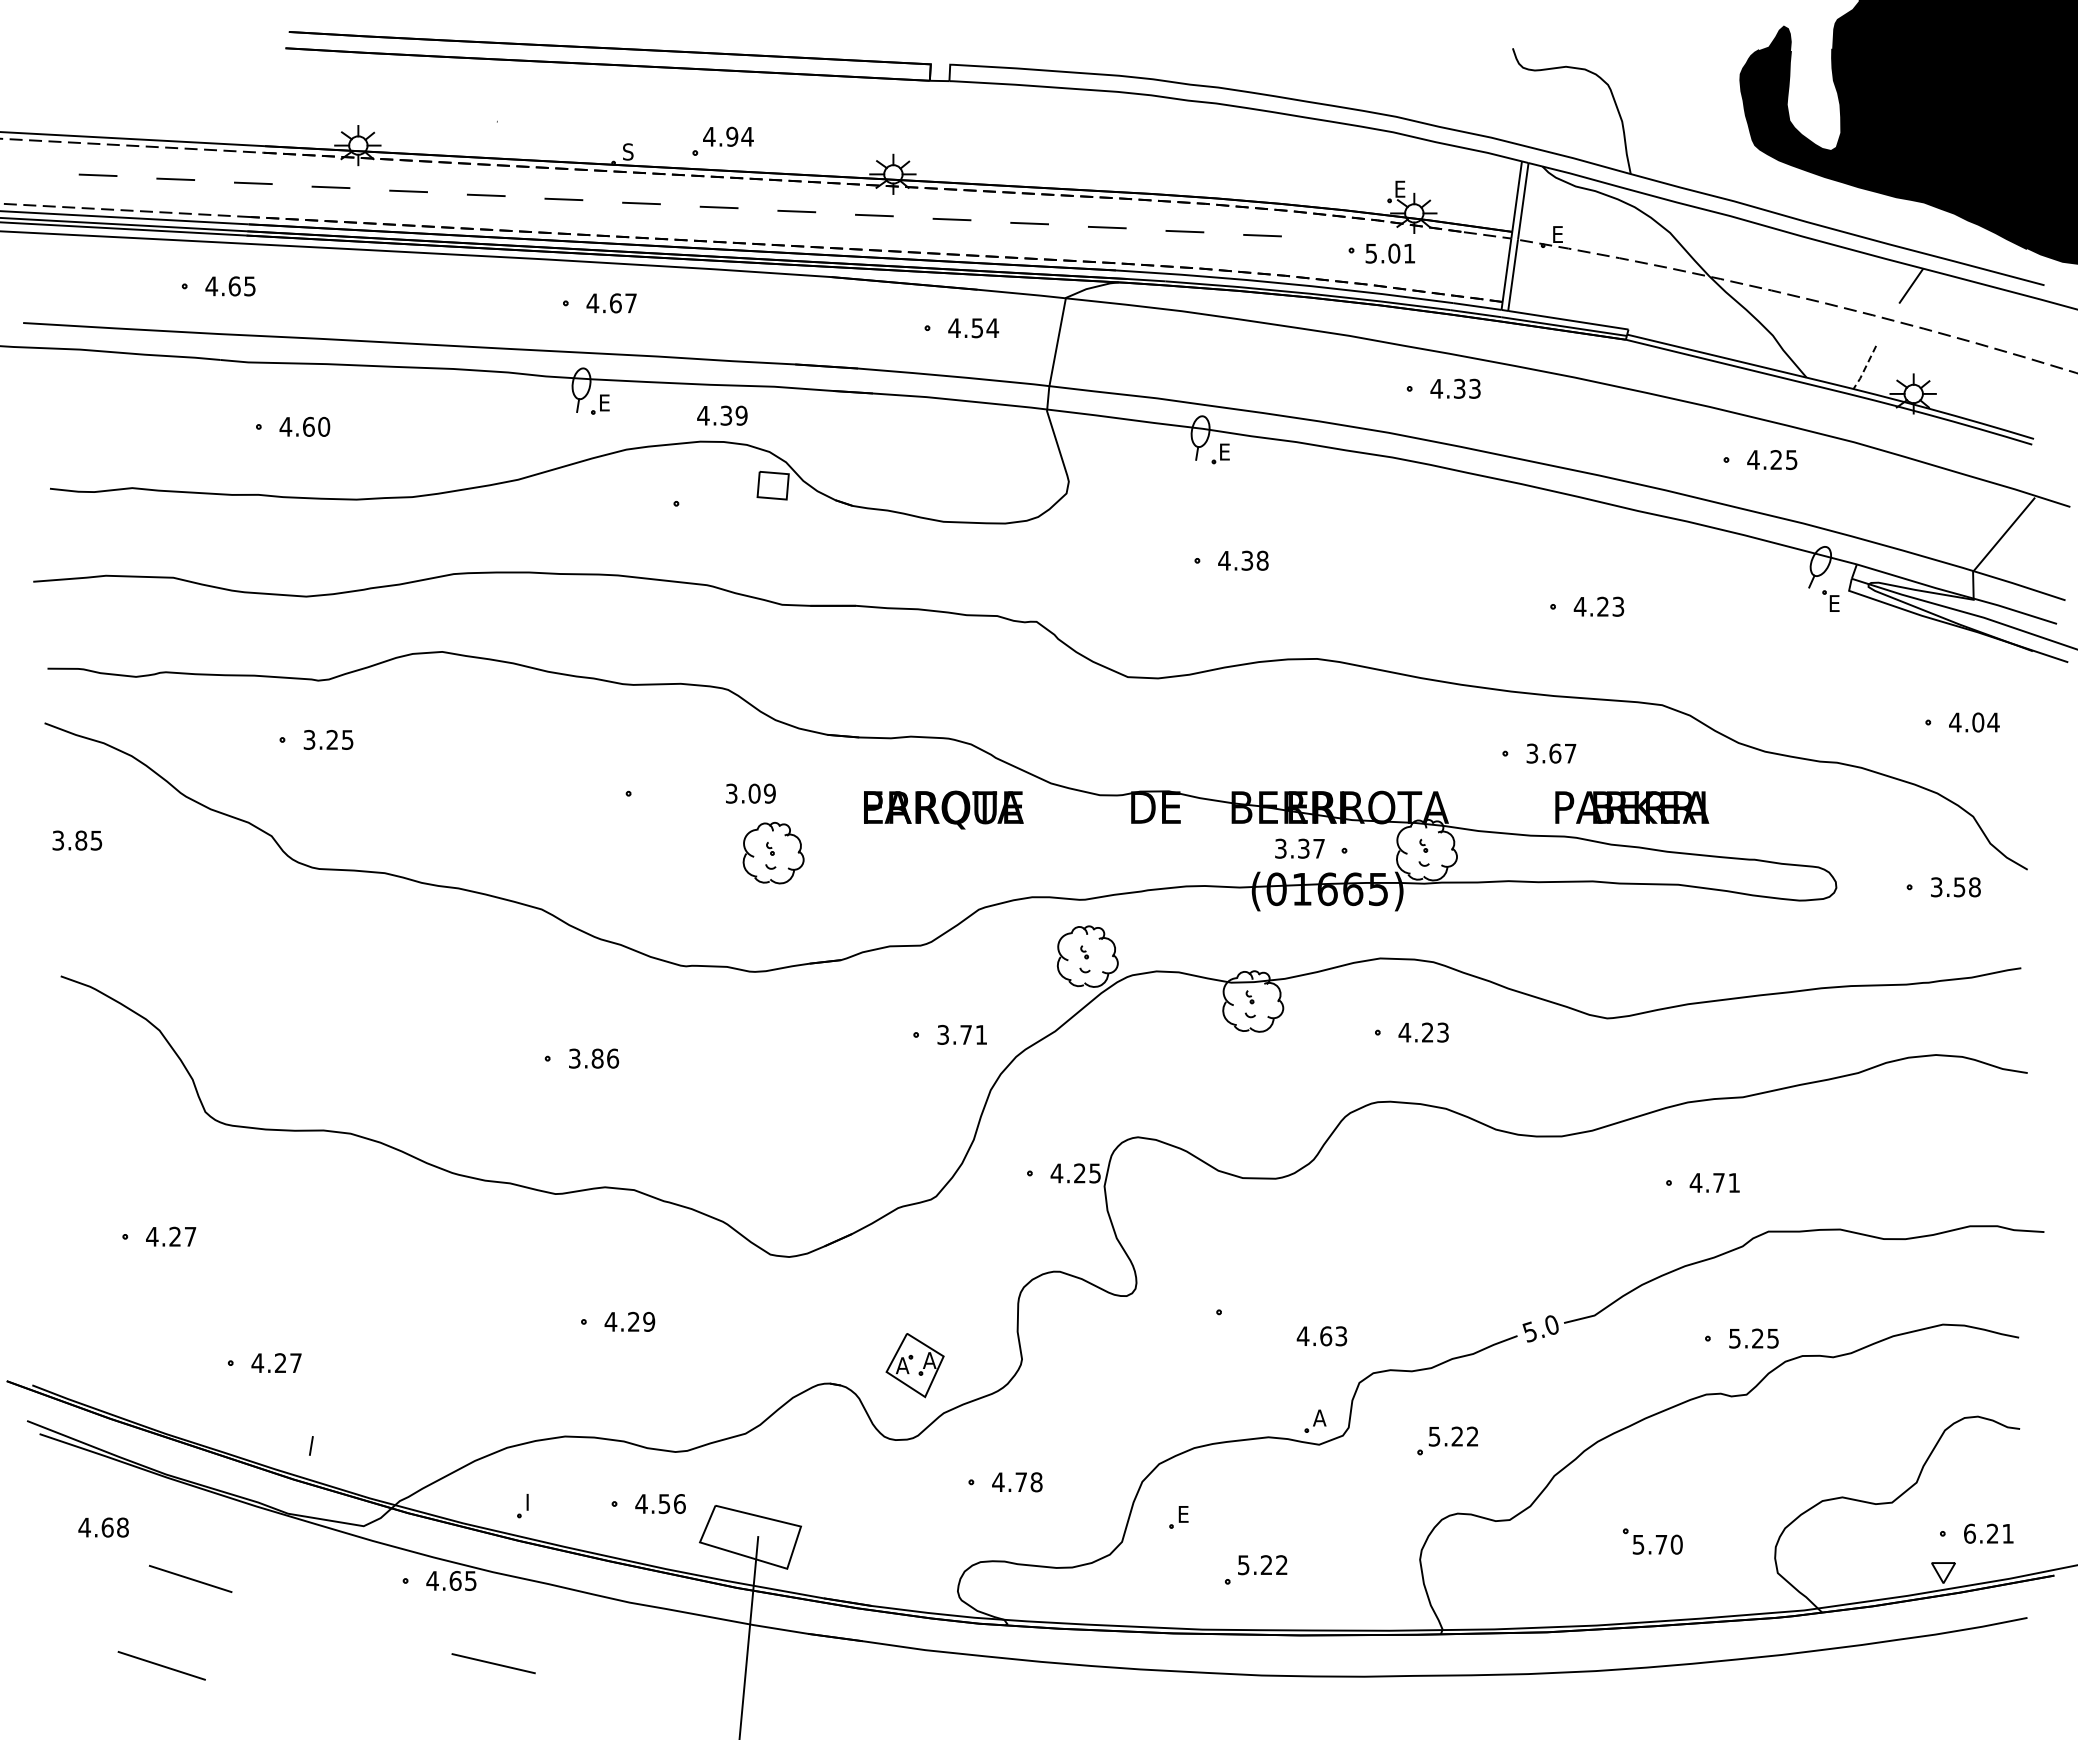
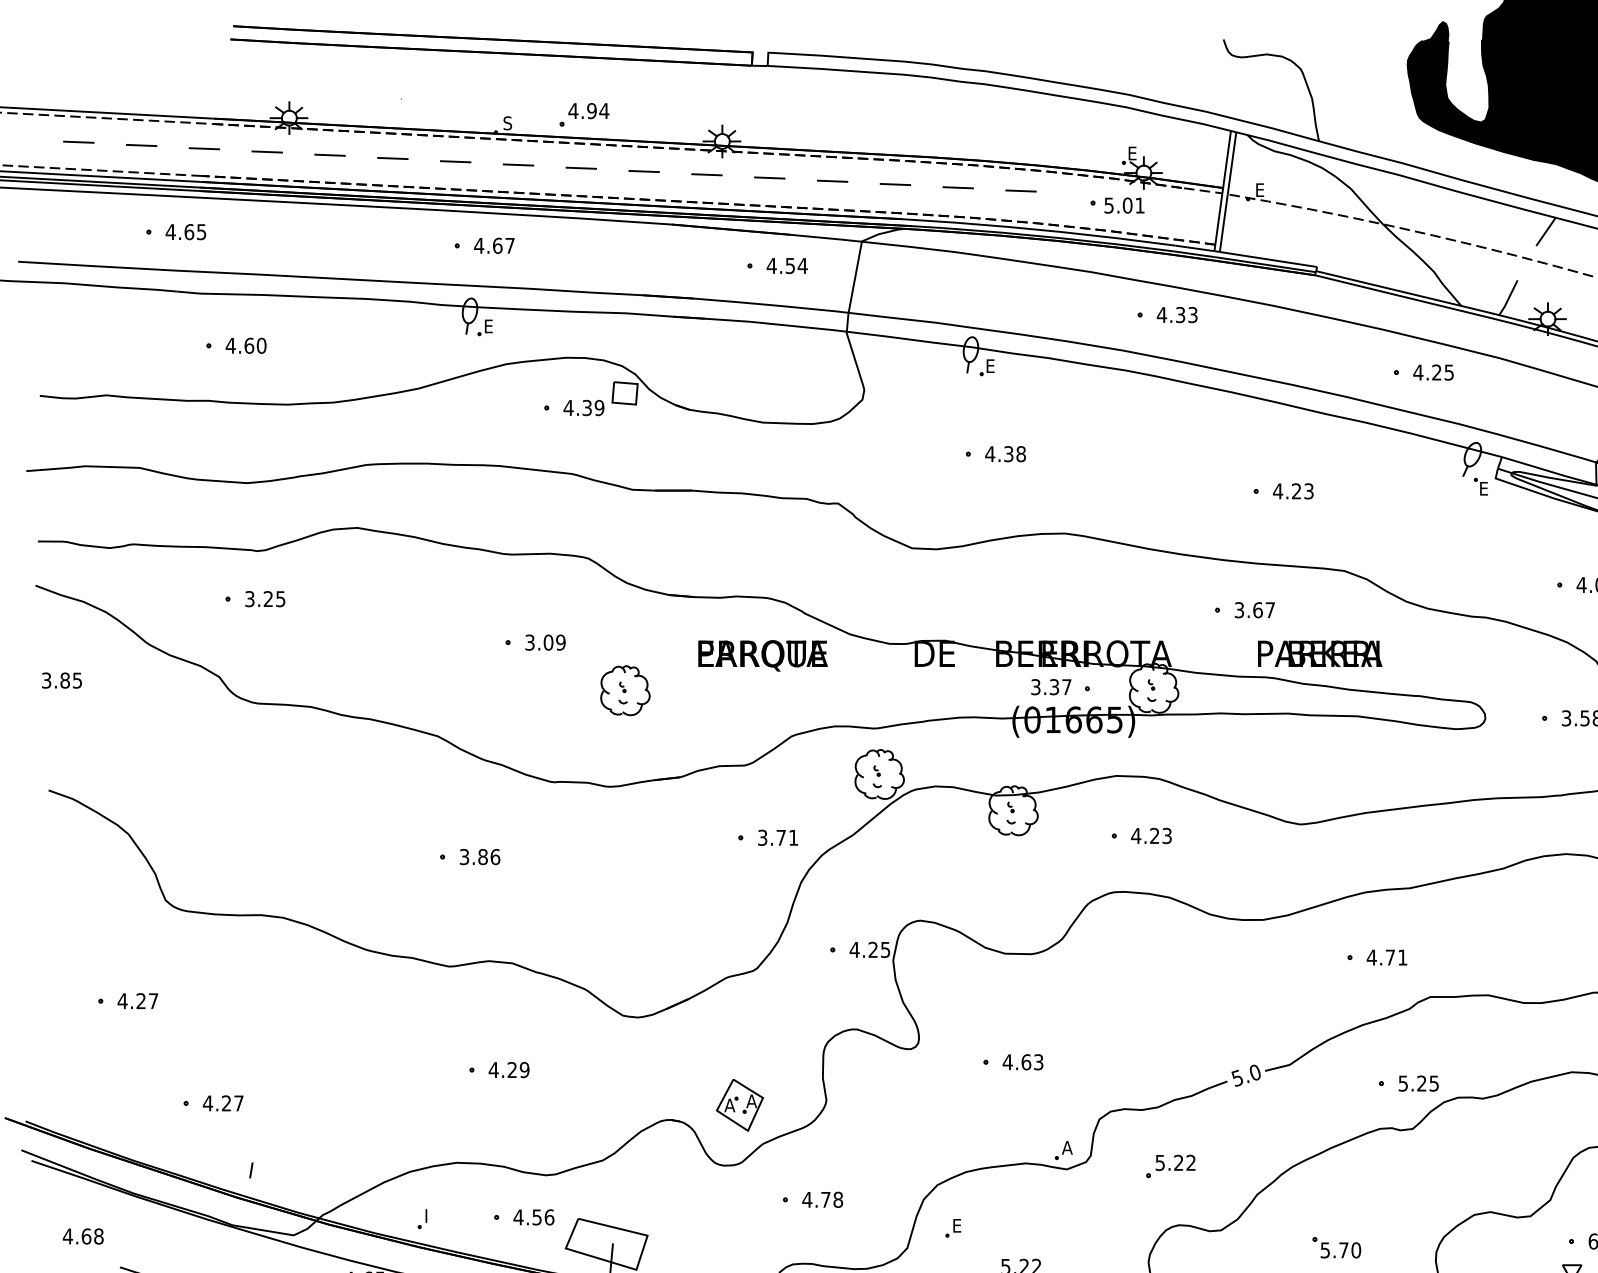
line: (1864, 368) -> (1508, 298), dashed -> solid
text: (722, 415) -> (584, 407), moved
text: (750, 793) -> (545, 642), moved
text: (1321, 1336) -> (1022, 1062), moved

